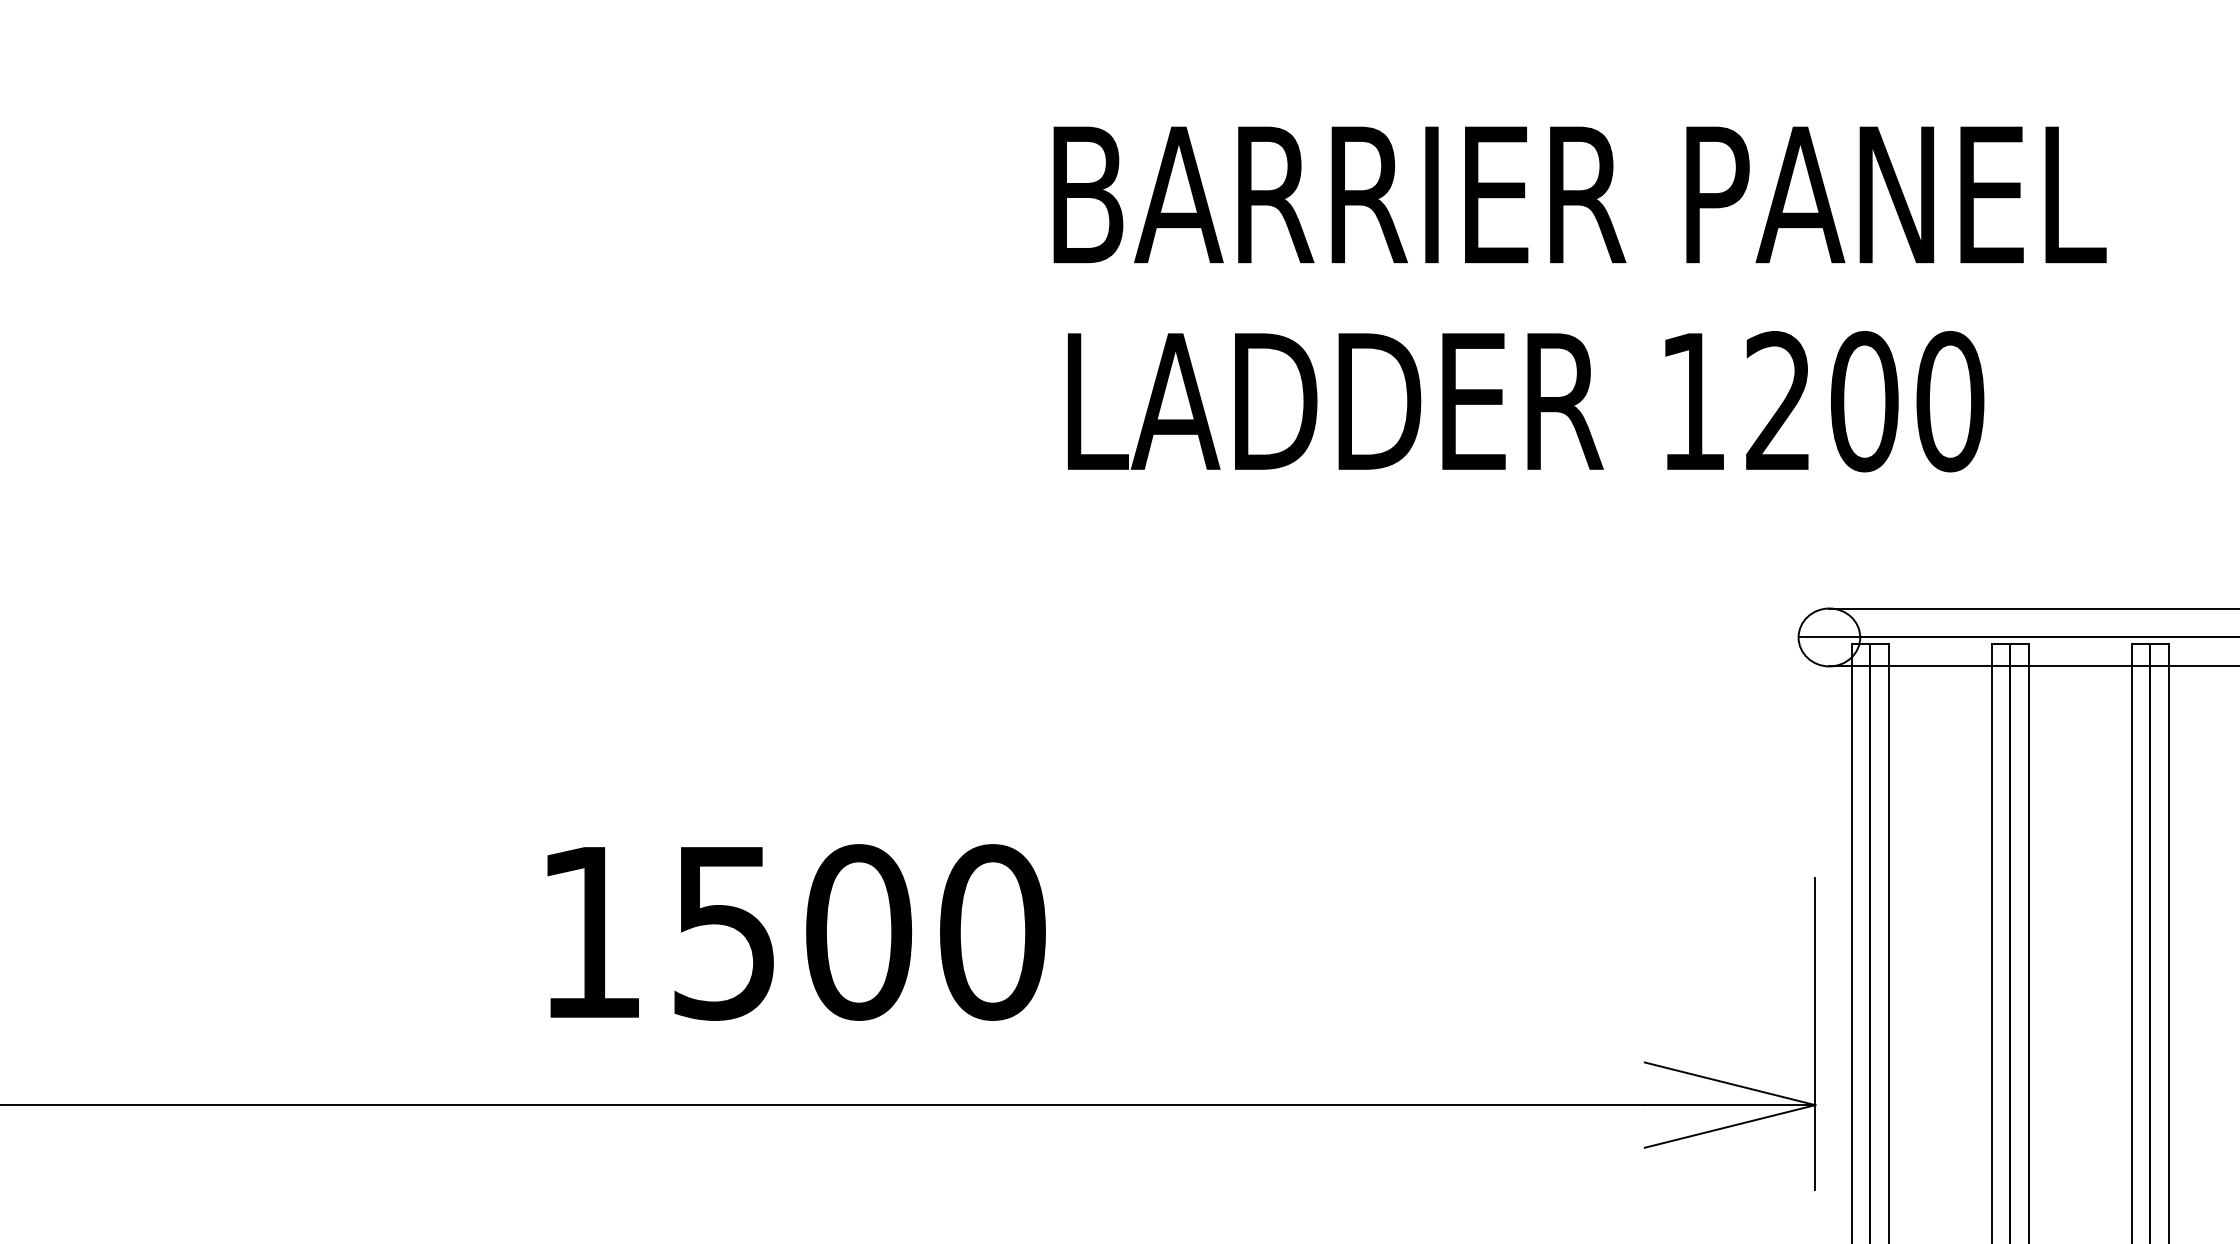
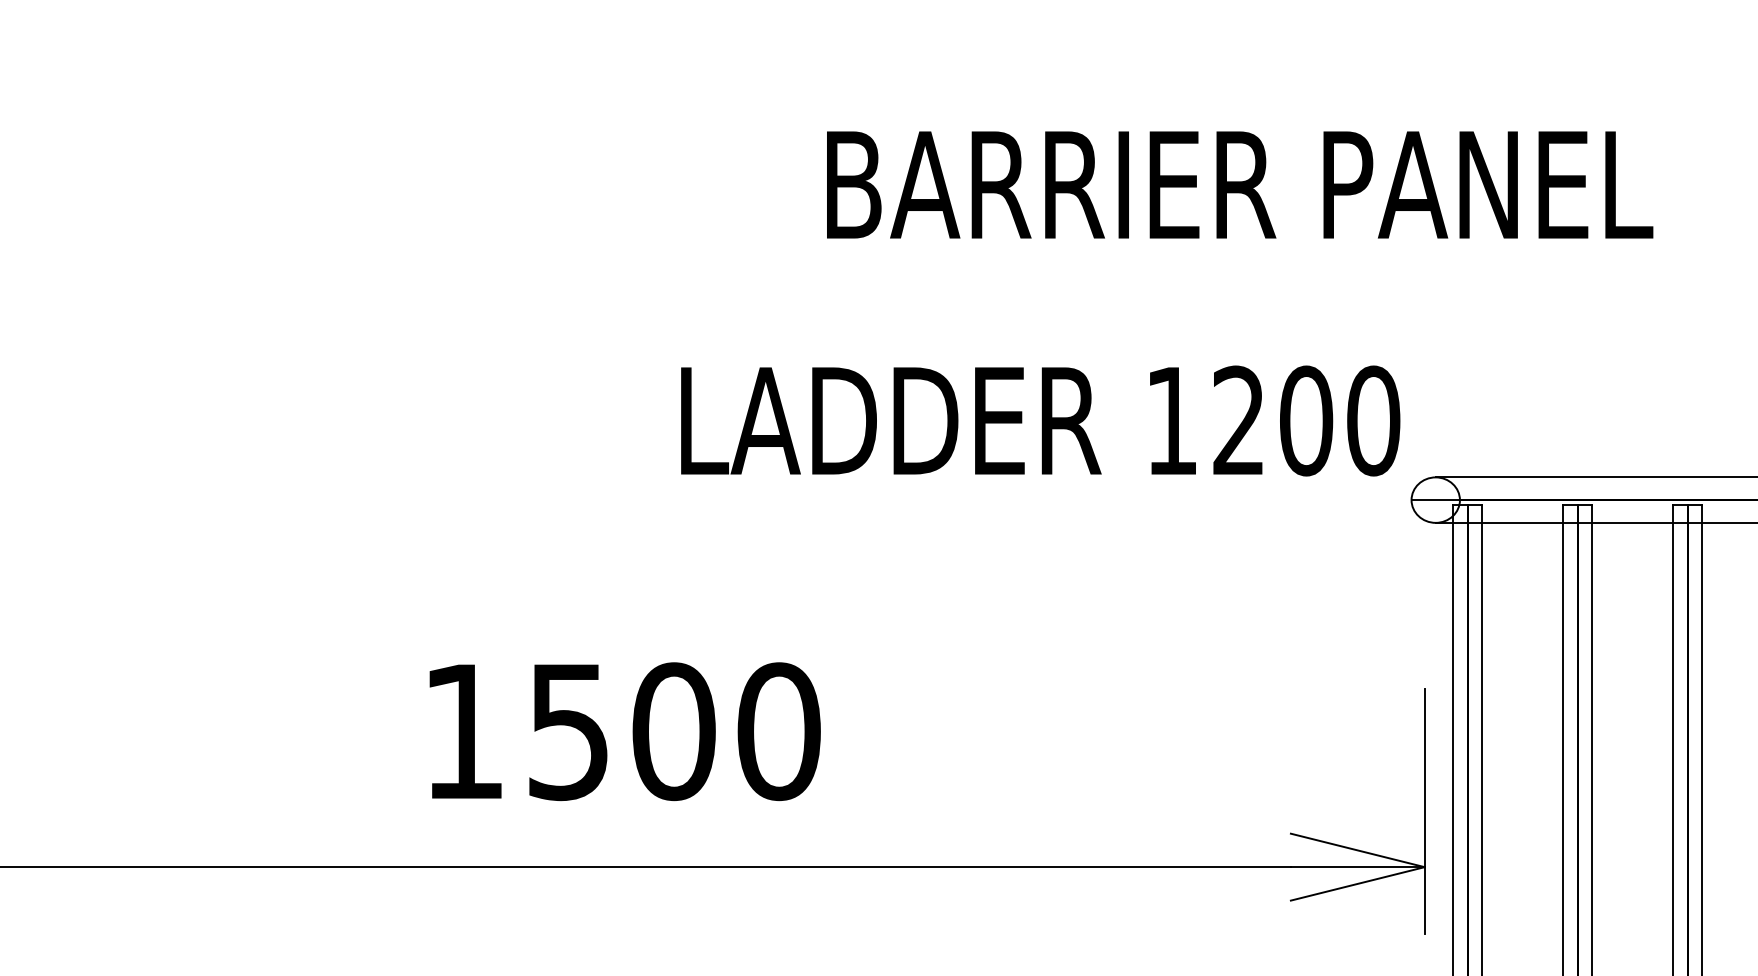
text: (1579, 194) -> (1239, 184), moved
text: (1525, 401) -> (1040, 420), moved

